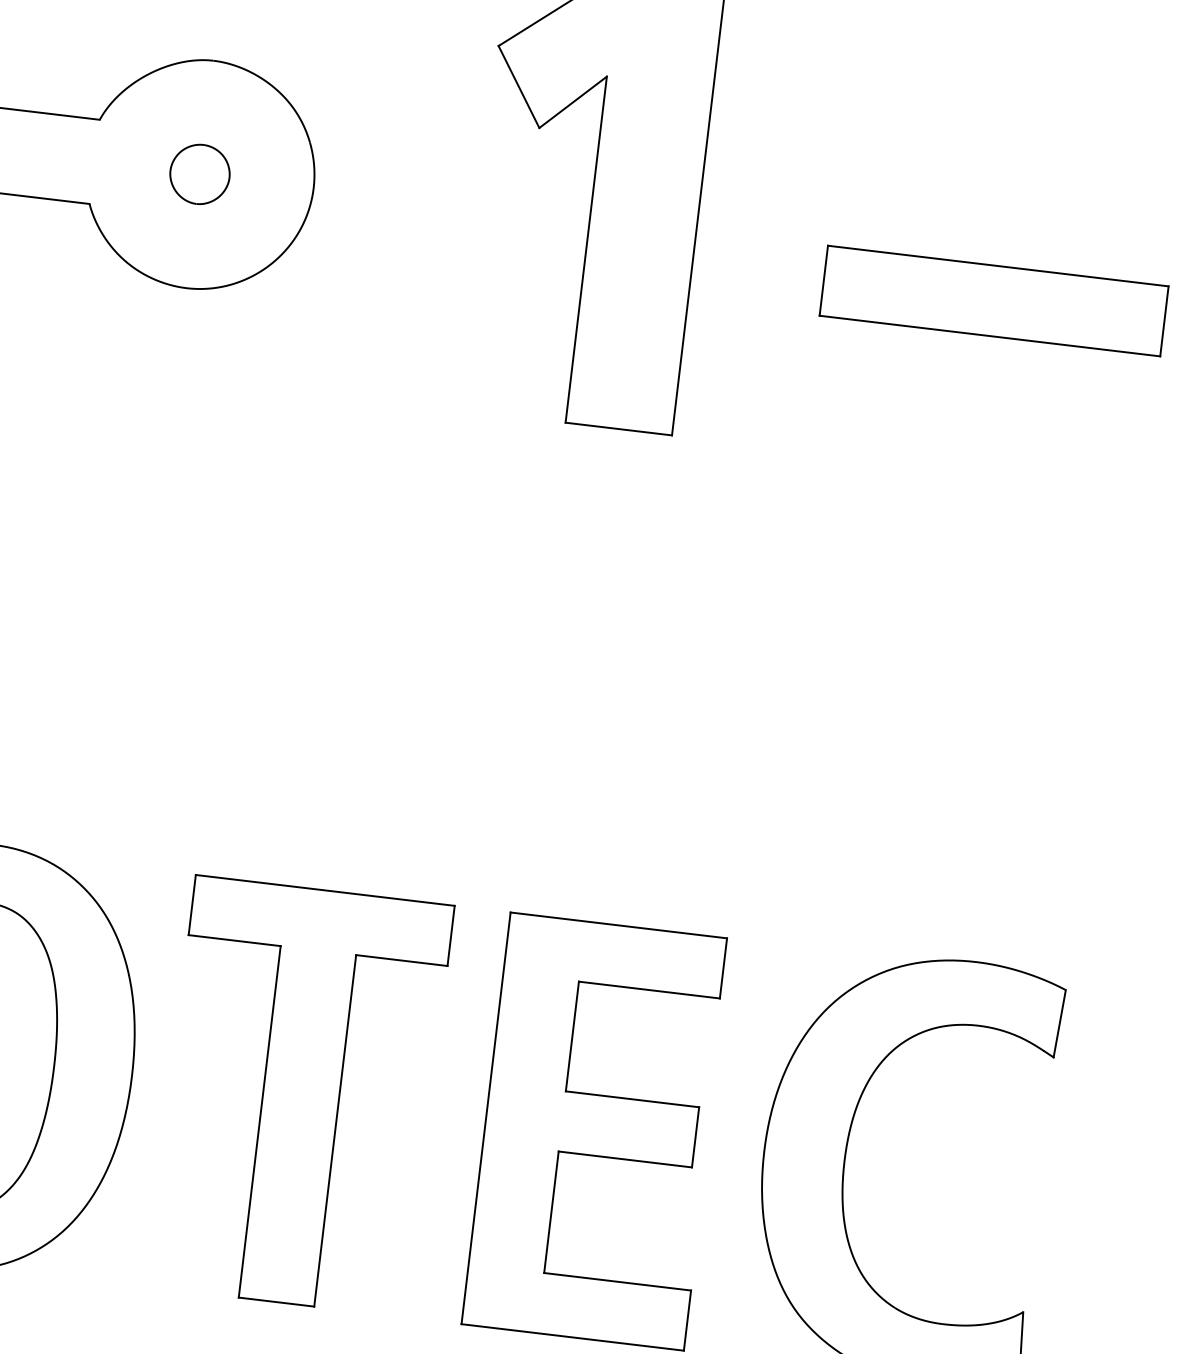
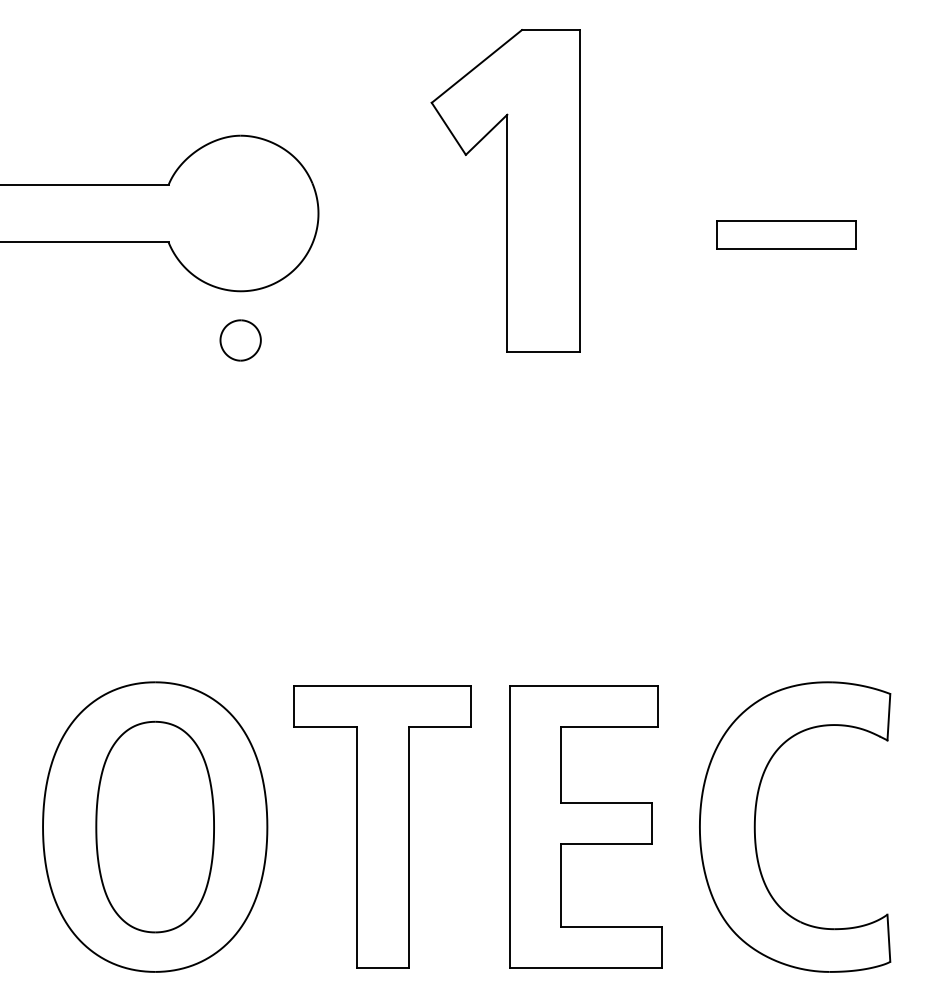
part: (199, 174) -> (240, 340), moved
part: (994, 300) -> (786, 234), size x0.6

